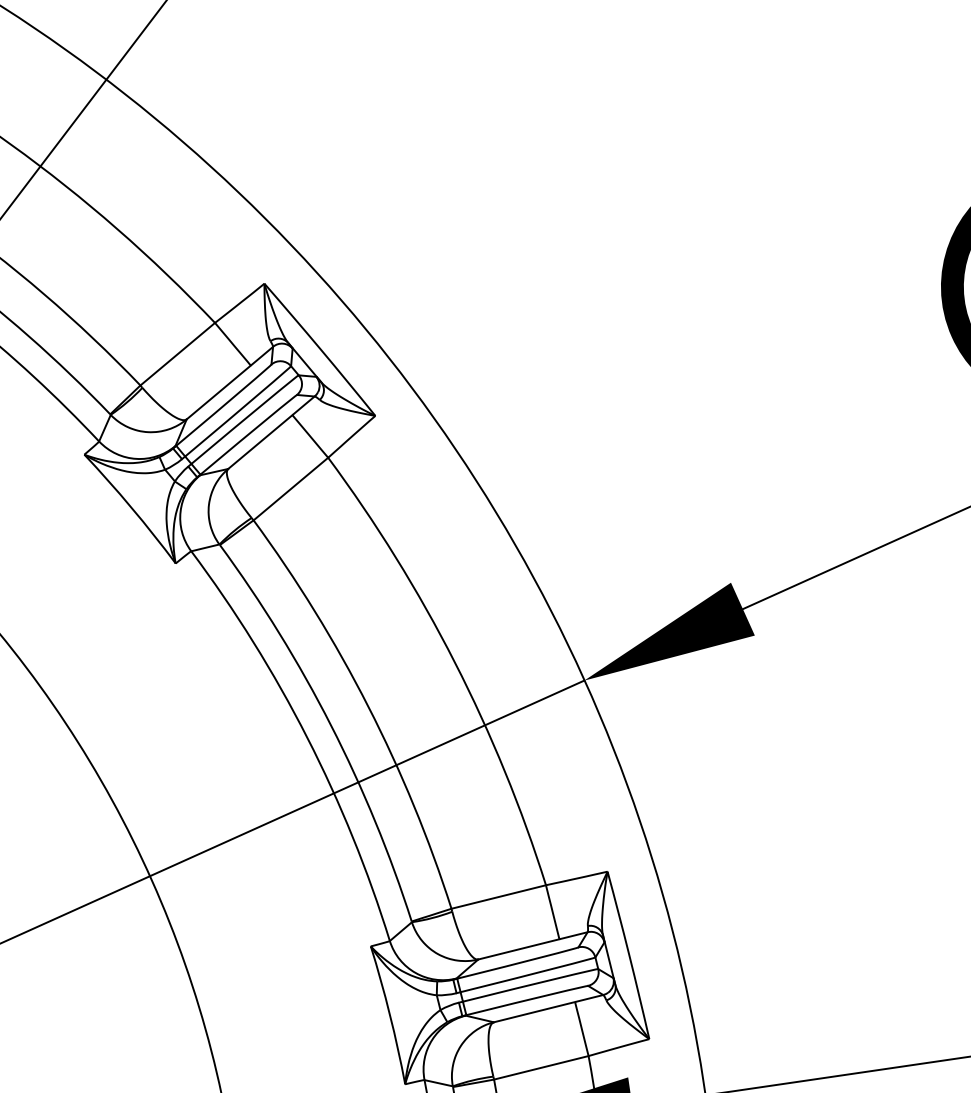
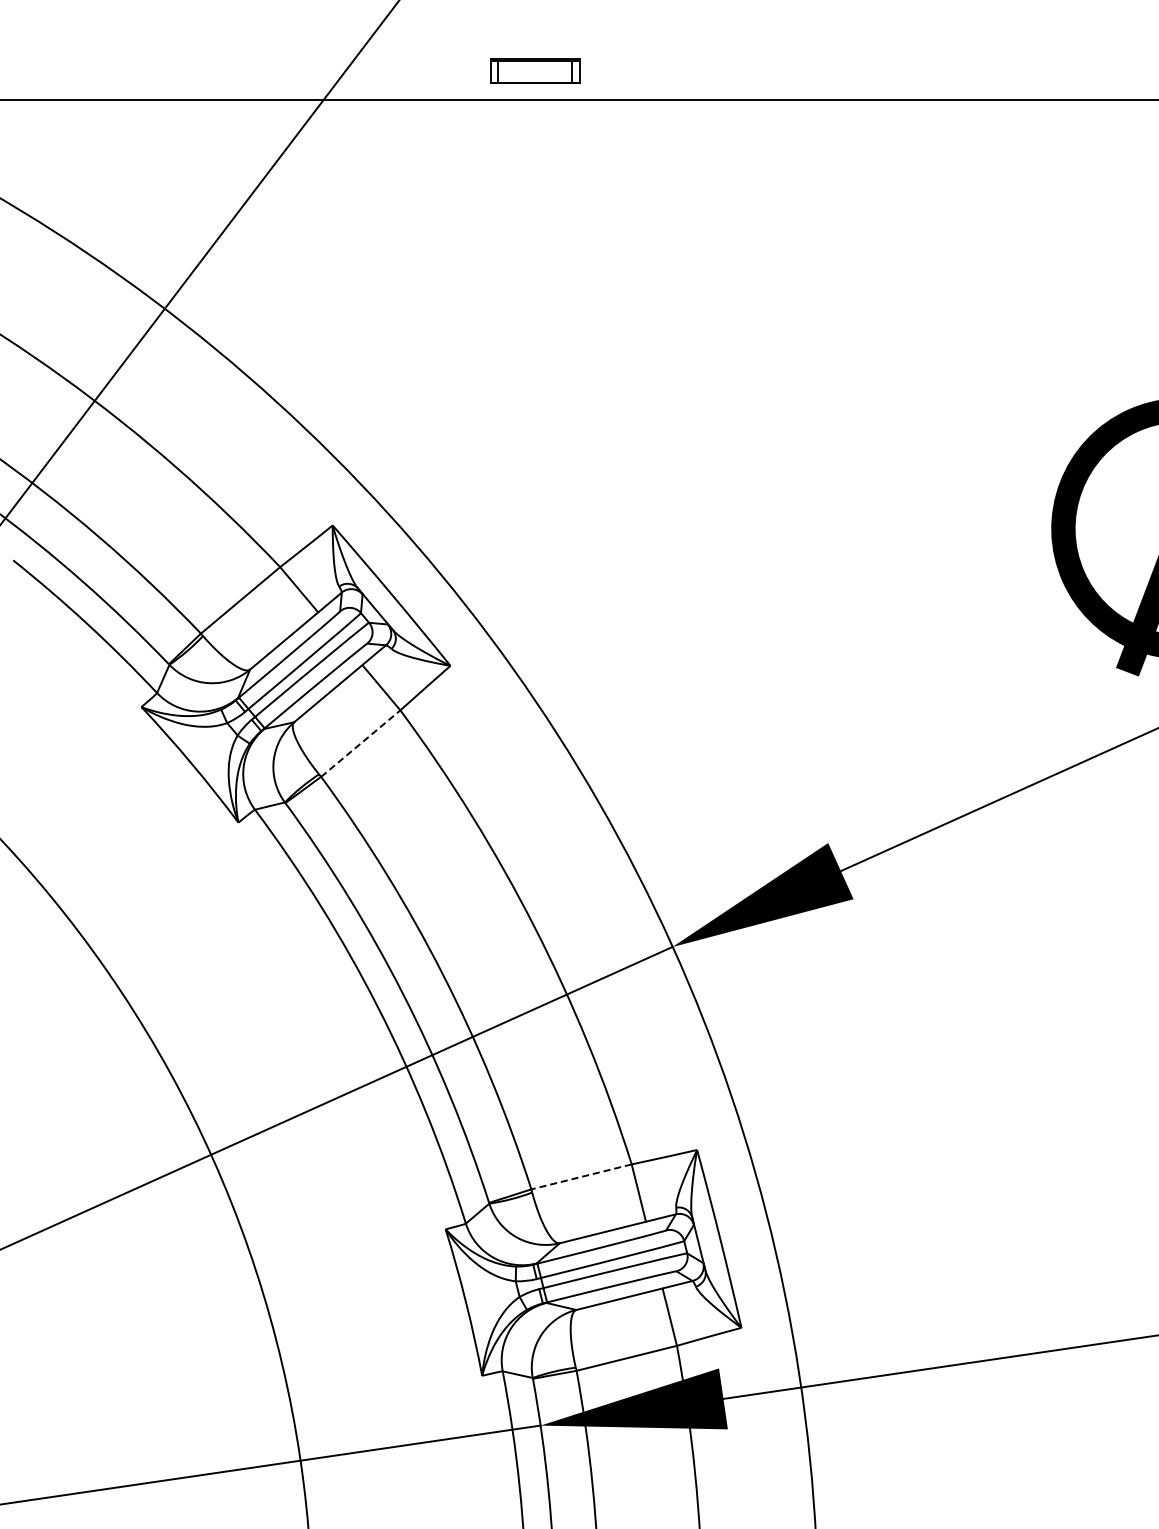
line: (290, 488) -> (360, 743), solid -> dashed
line: (498, 896) -> (581, 1176), solid -> dashed

